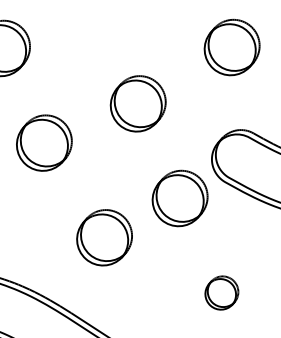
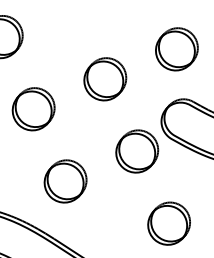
part: (231, 47) -> (176, 49), moved
part: (104, 237) -> (65, 181), moved
part: (221, 292) -> (168, 223), size x1.67

